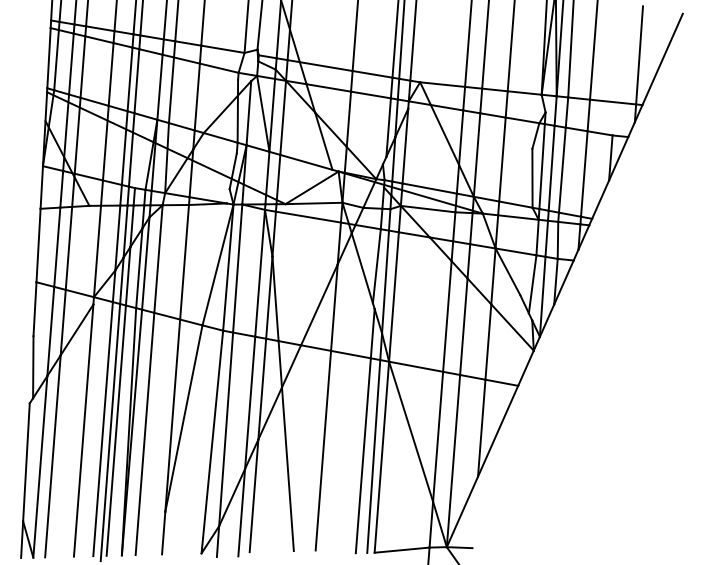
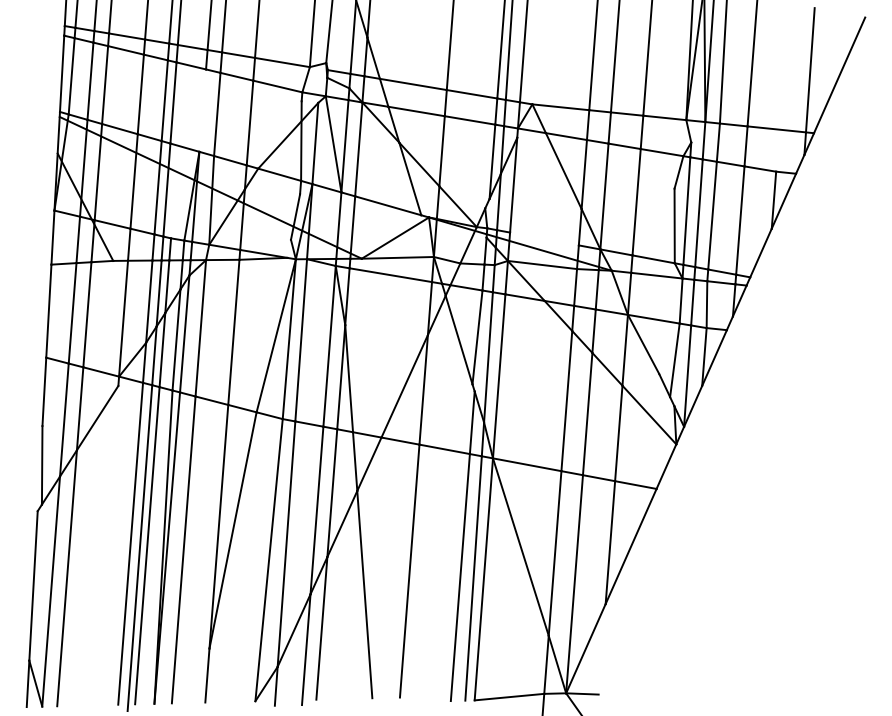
line: (159, 86) -> (202, 109), removed
line: (429, 188) -> (544, 238), removed
line: (83, 430) -> (105, 545), removed

